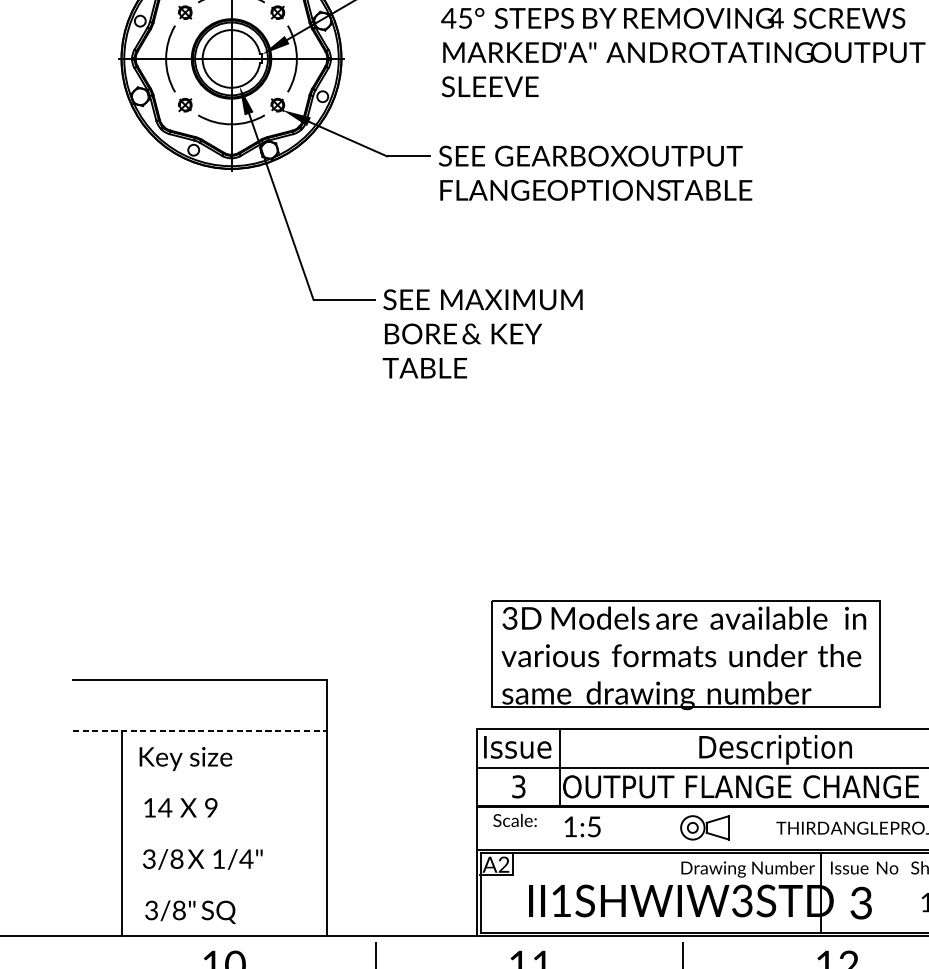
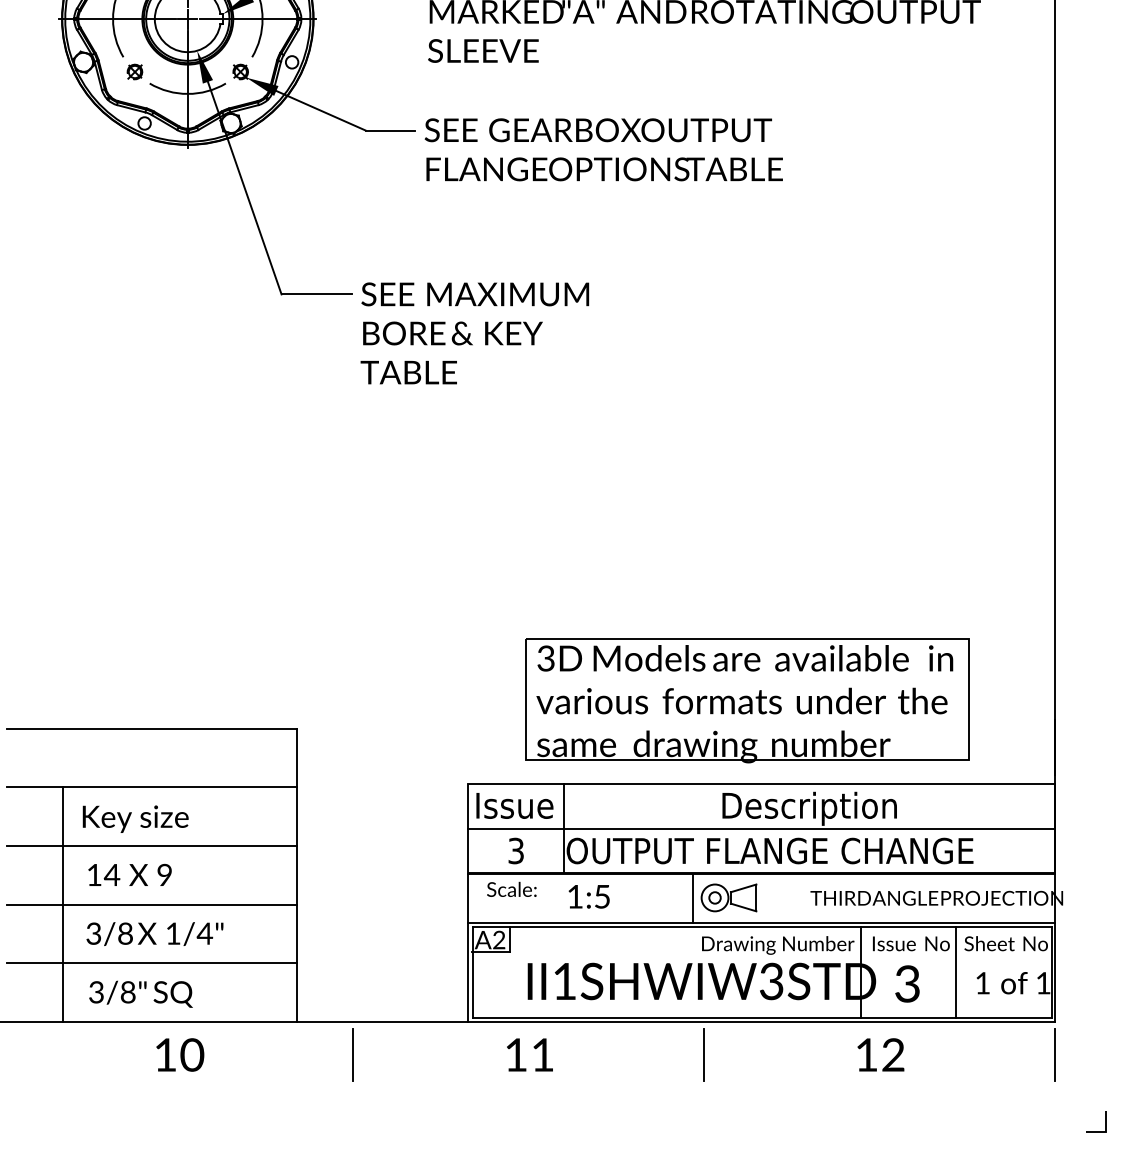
part: (686, 655) -> (747, 700), moved
line: (200, 731) -> (152, 787), dashed -> solid
line: (199, 782) -> (151, 846), added
line: (673, 828) -> (693, 898), added
line: (199, 833) -> (151, 904), added
line: (199, 885) -> (151, 963), added
line: (904, 893) -> (956, 972), added

